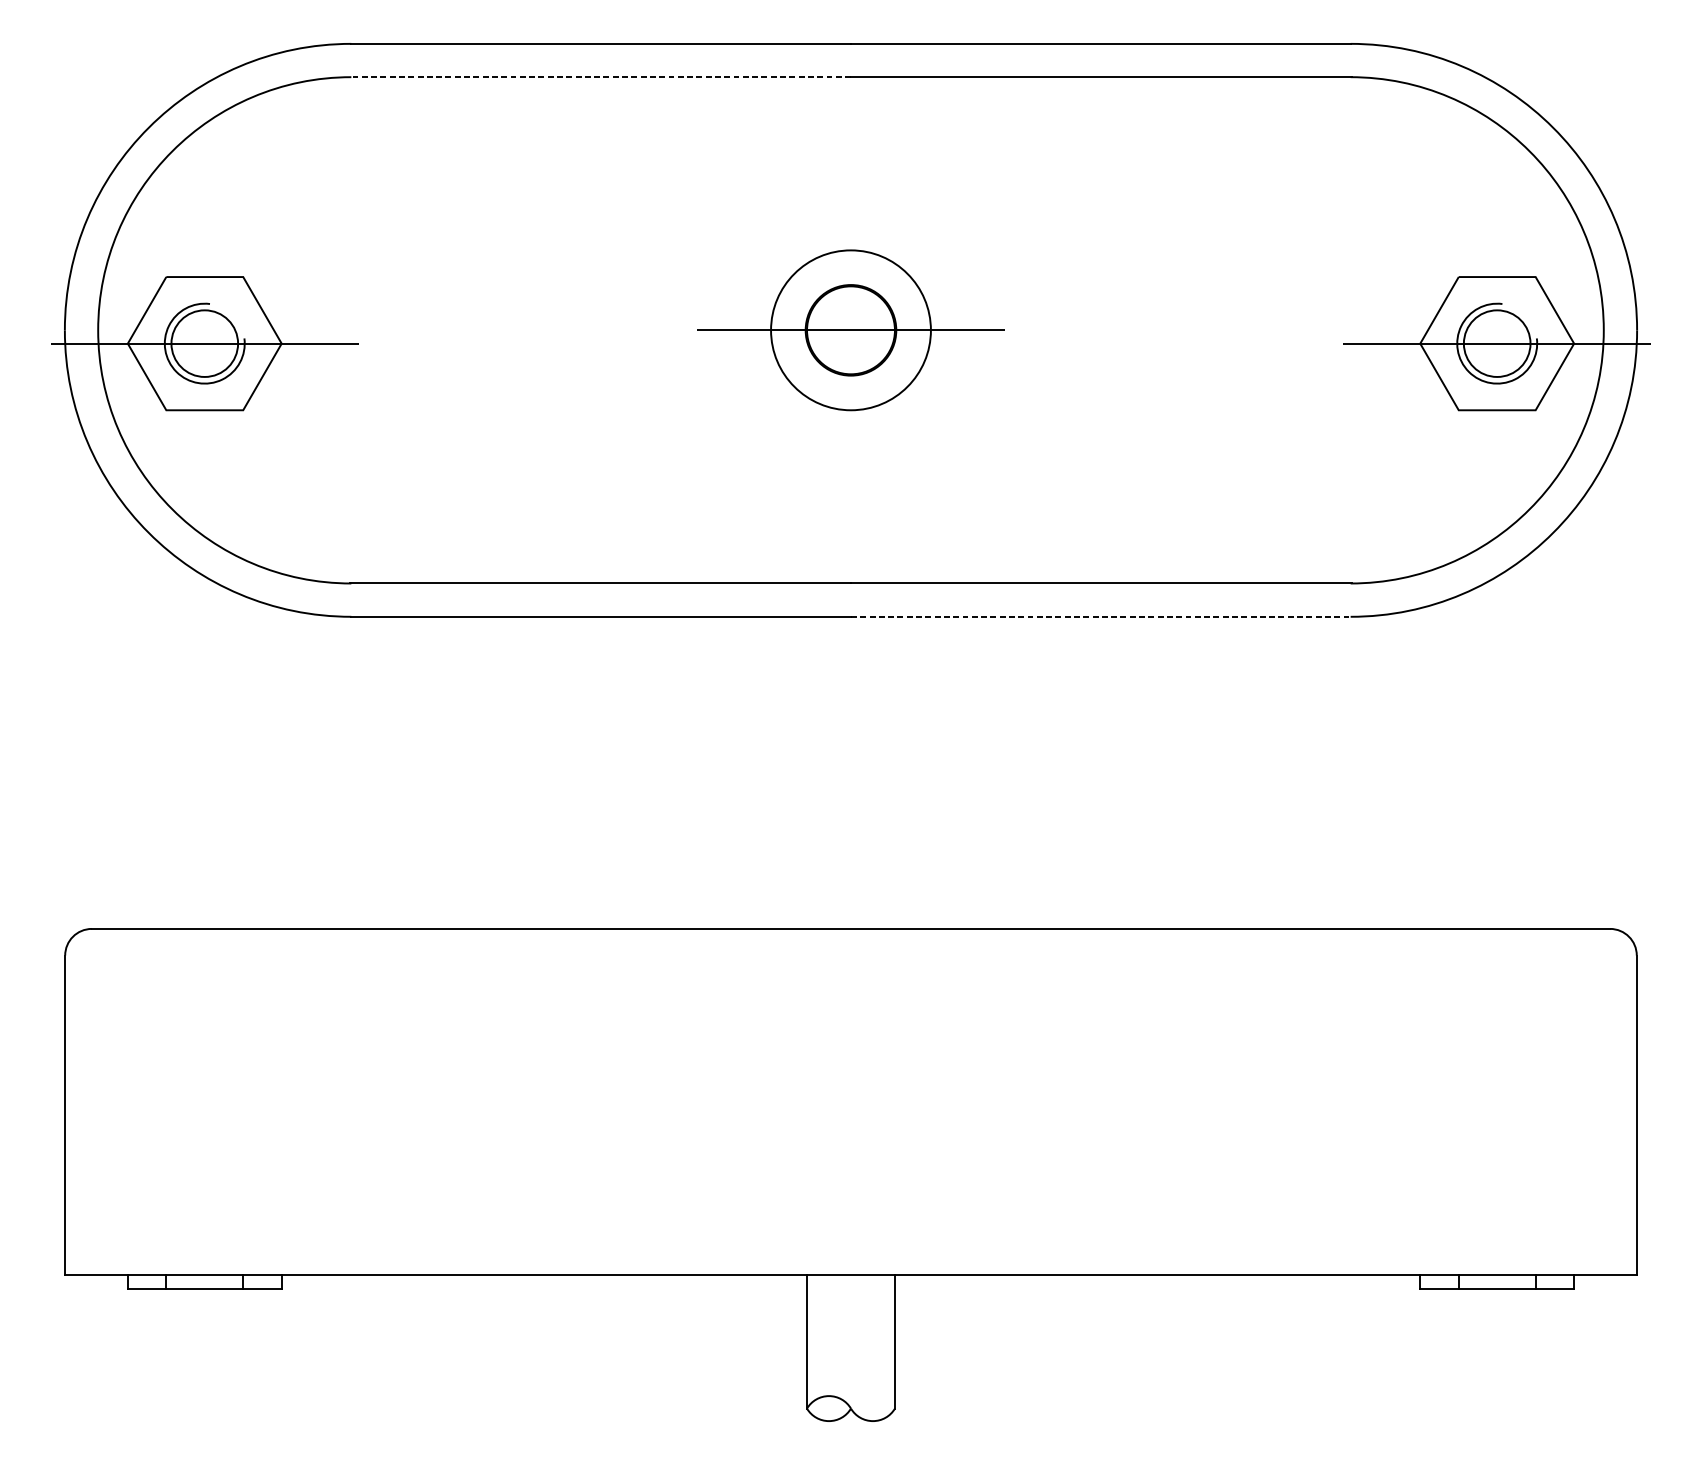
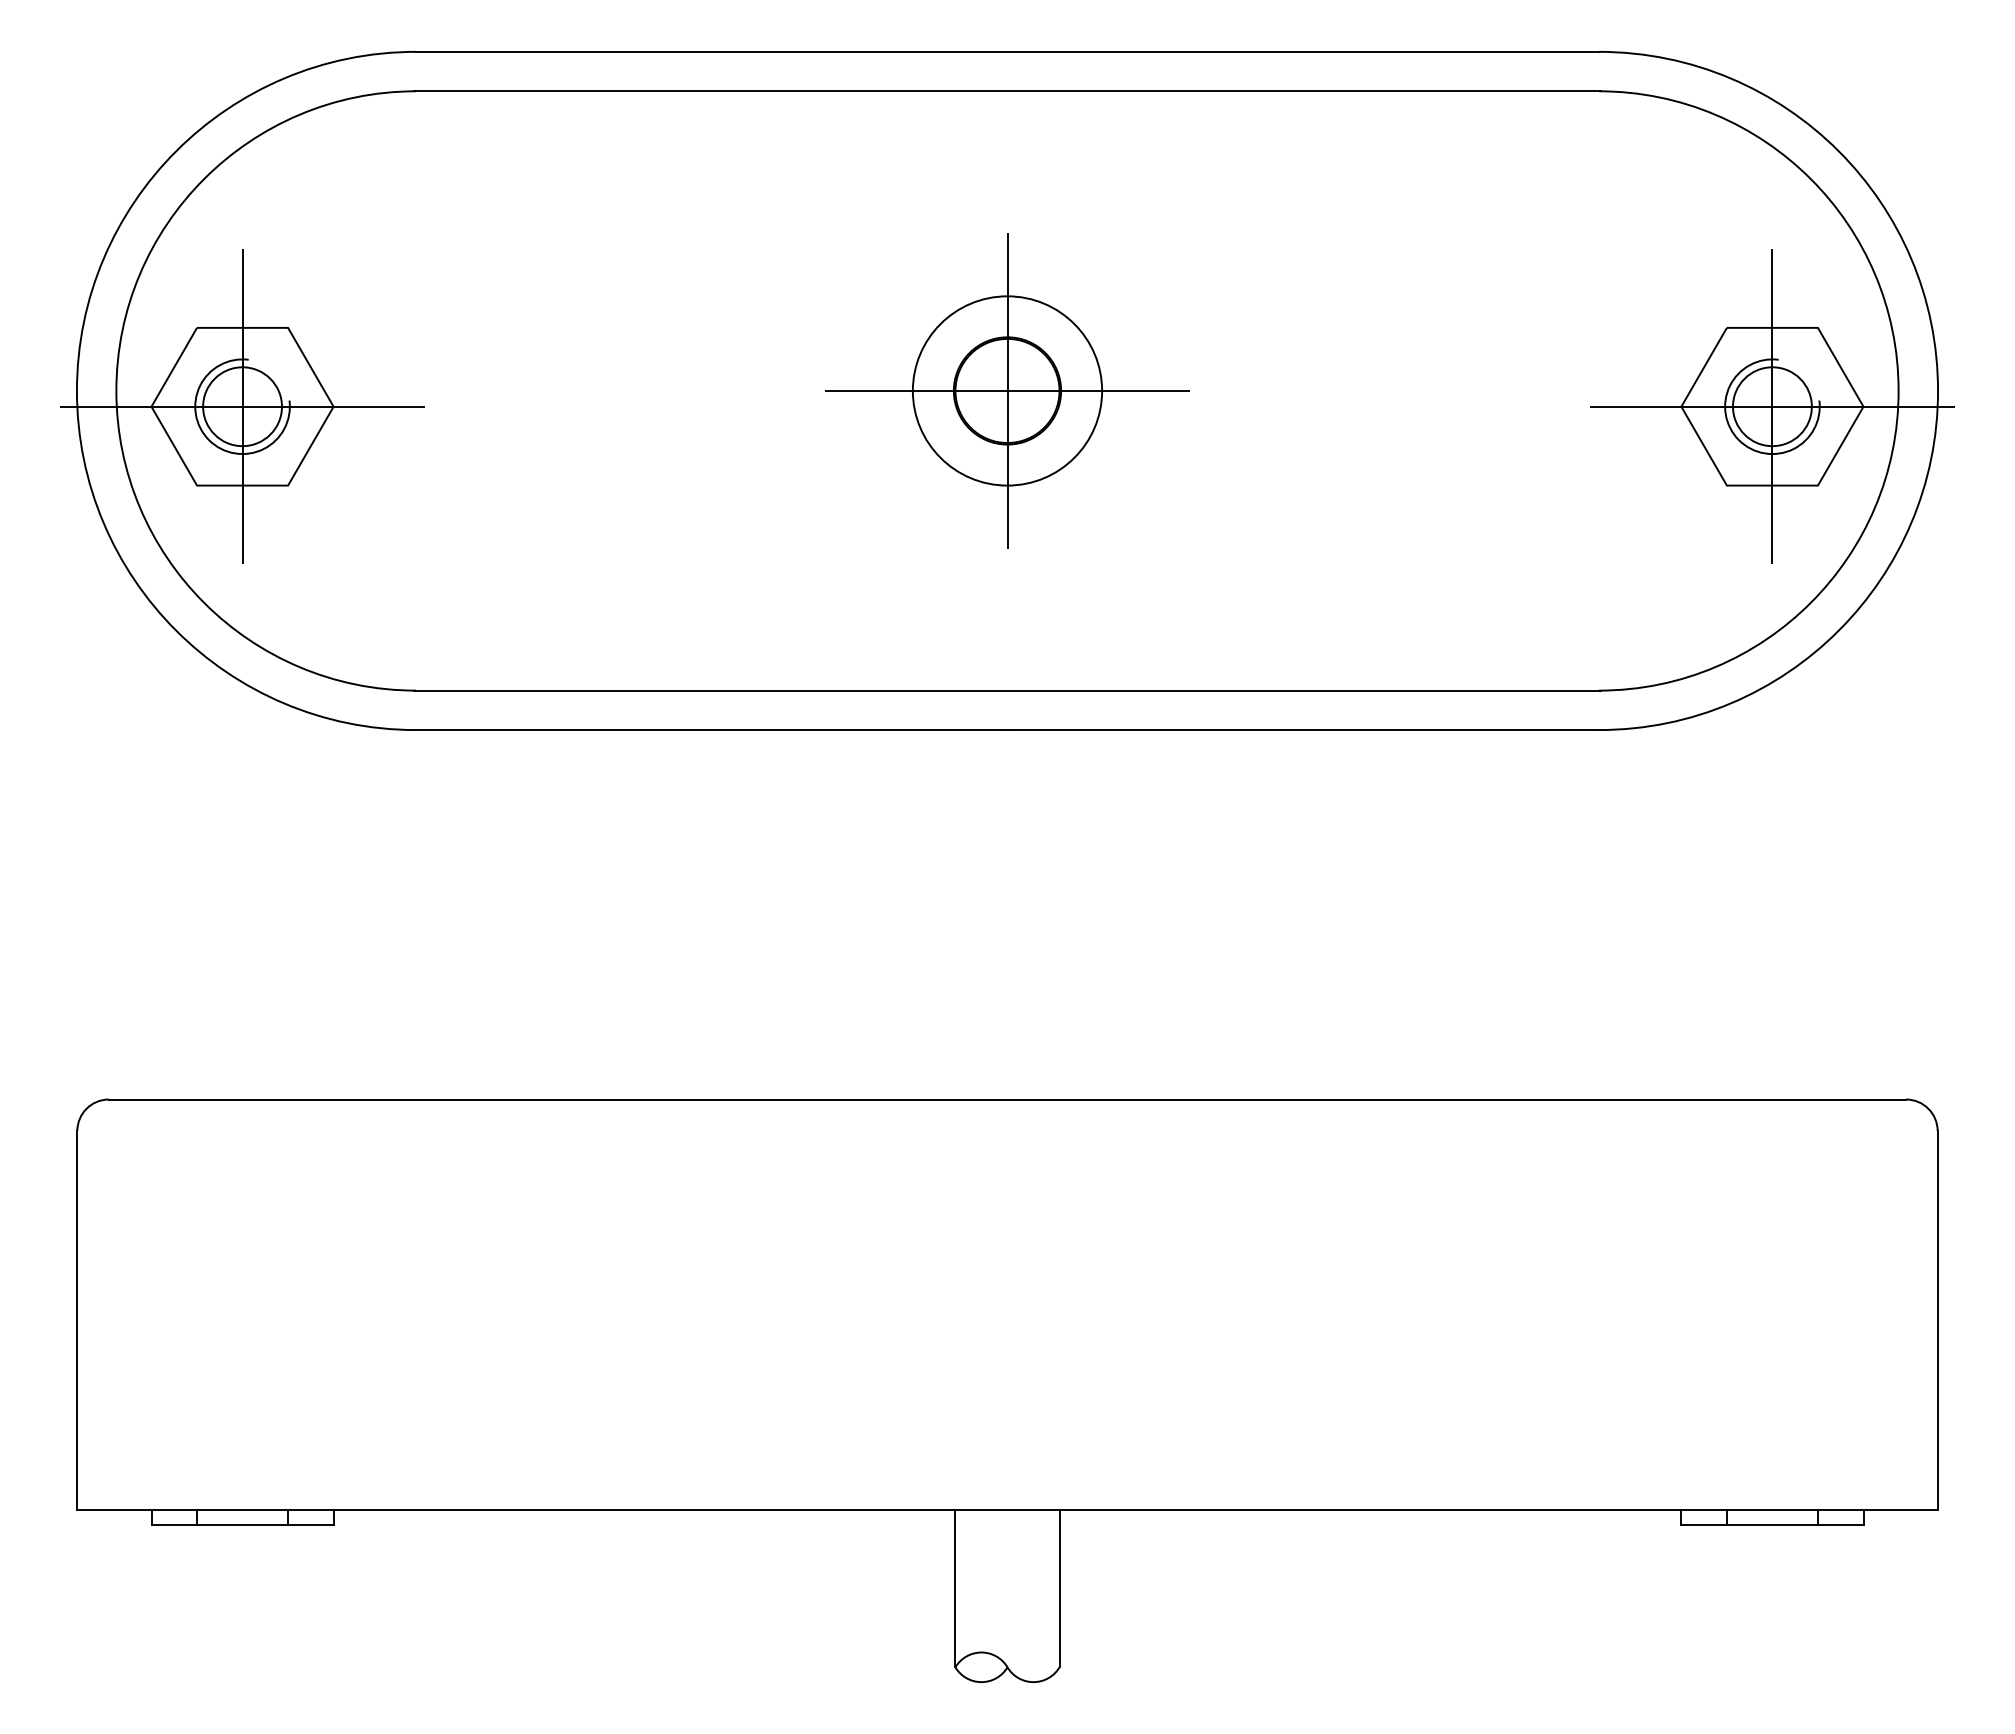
line: (600, 77) -> (710, 91), dashed -> solid
line: (851, 329) -> (1007, 390), added
line: (204, 343) -> (242, 406), added
line: (1497, 343) -> (1772, 406), added
line: (1101, 617) -> (1303, 730), dashed -> solid

